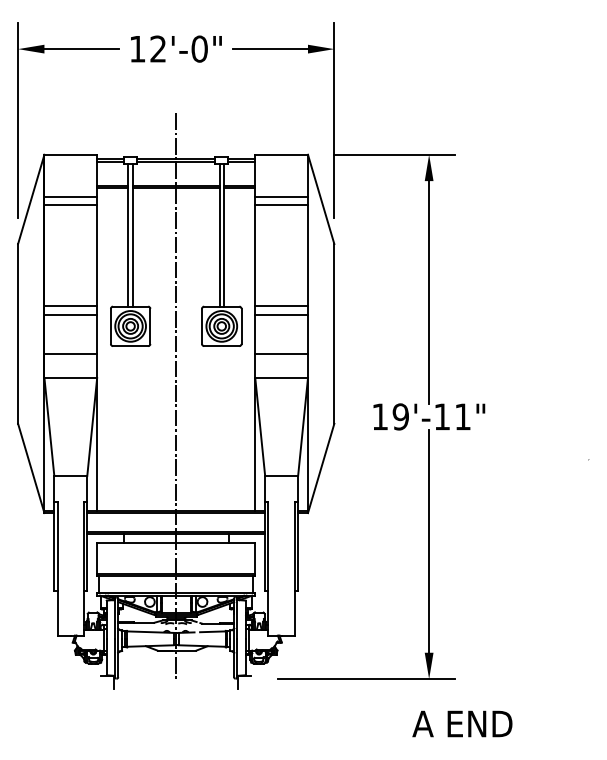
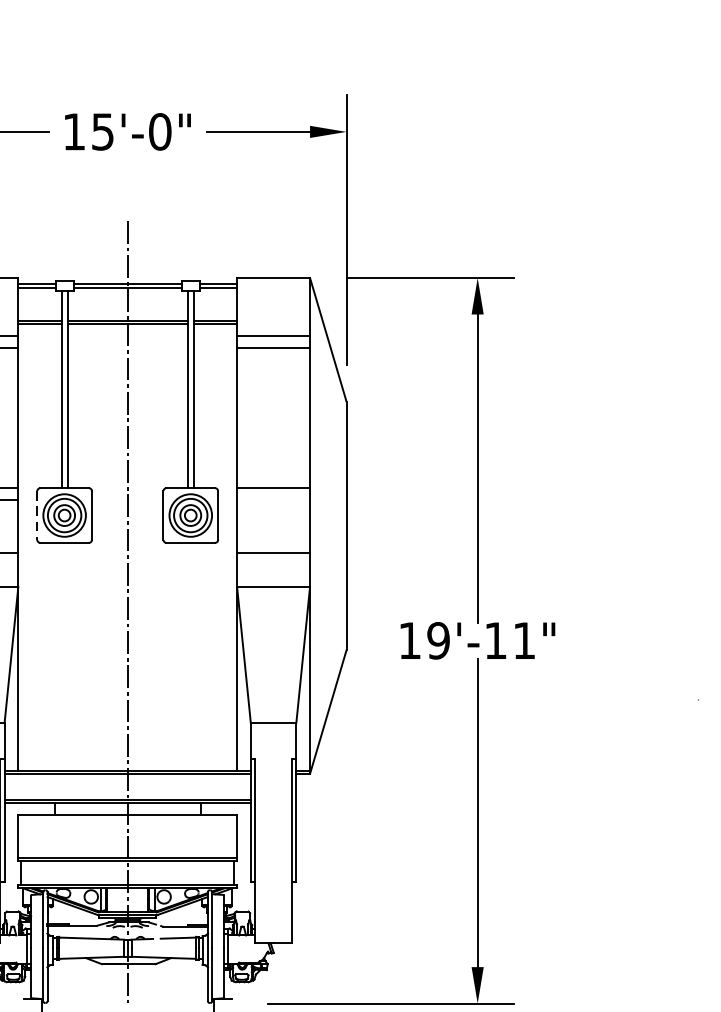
text: (157, 48) -> (101, 131), 12'-0" -> 15'-0"
line: (281, 315) -> (273, 500), removed
line: (110, 326) -> (36, 515), solid -> dashed

